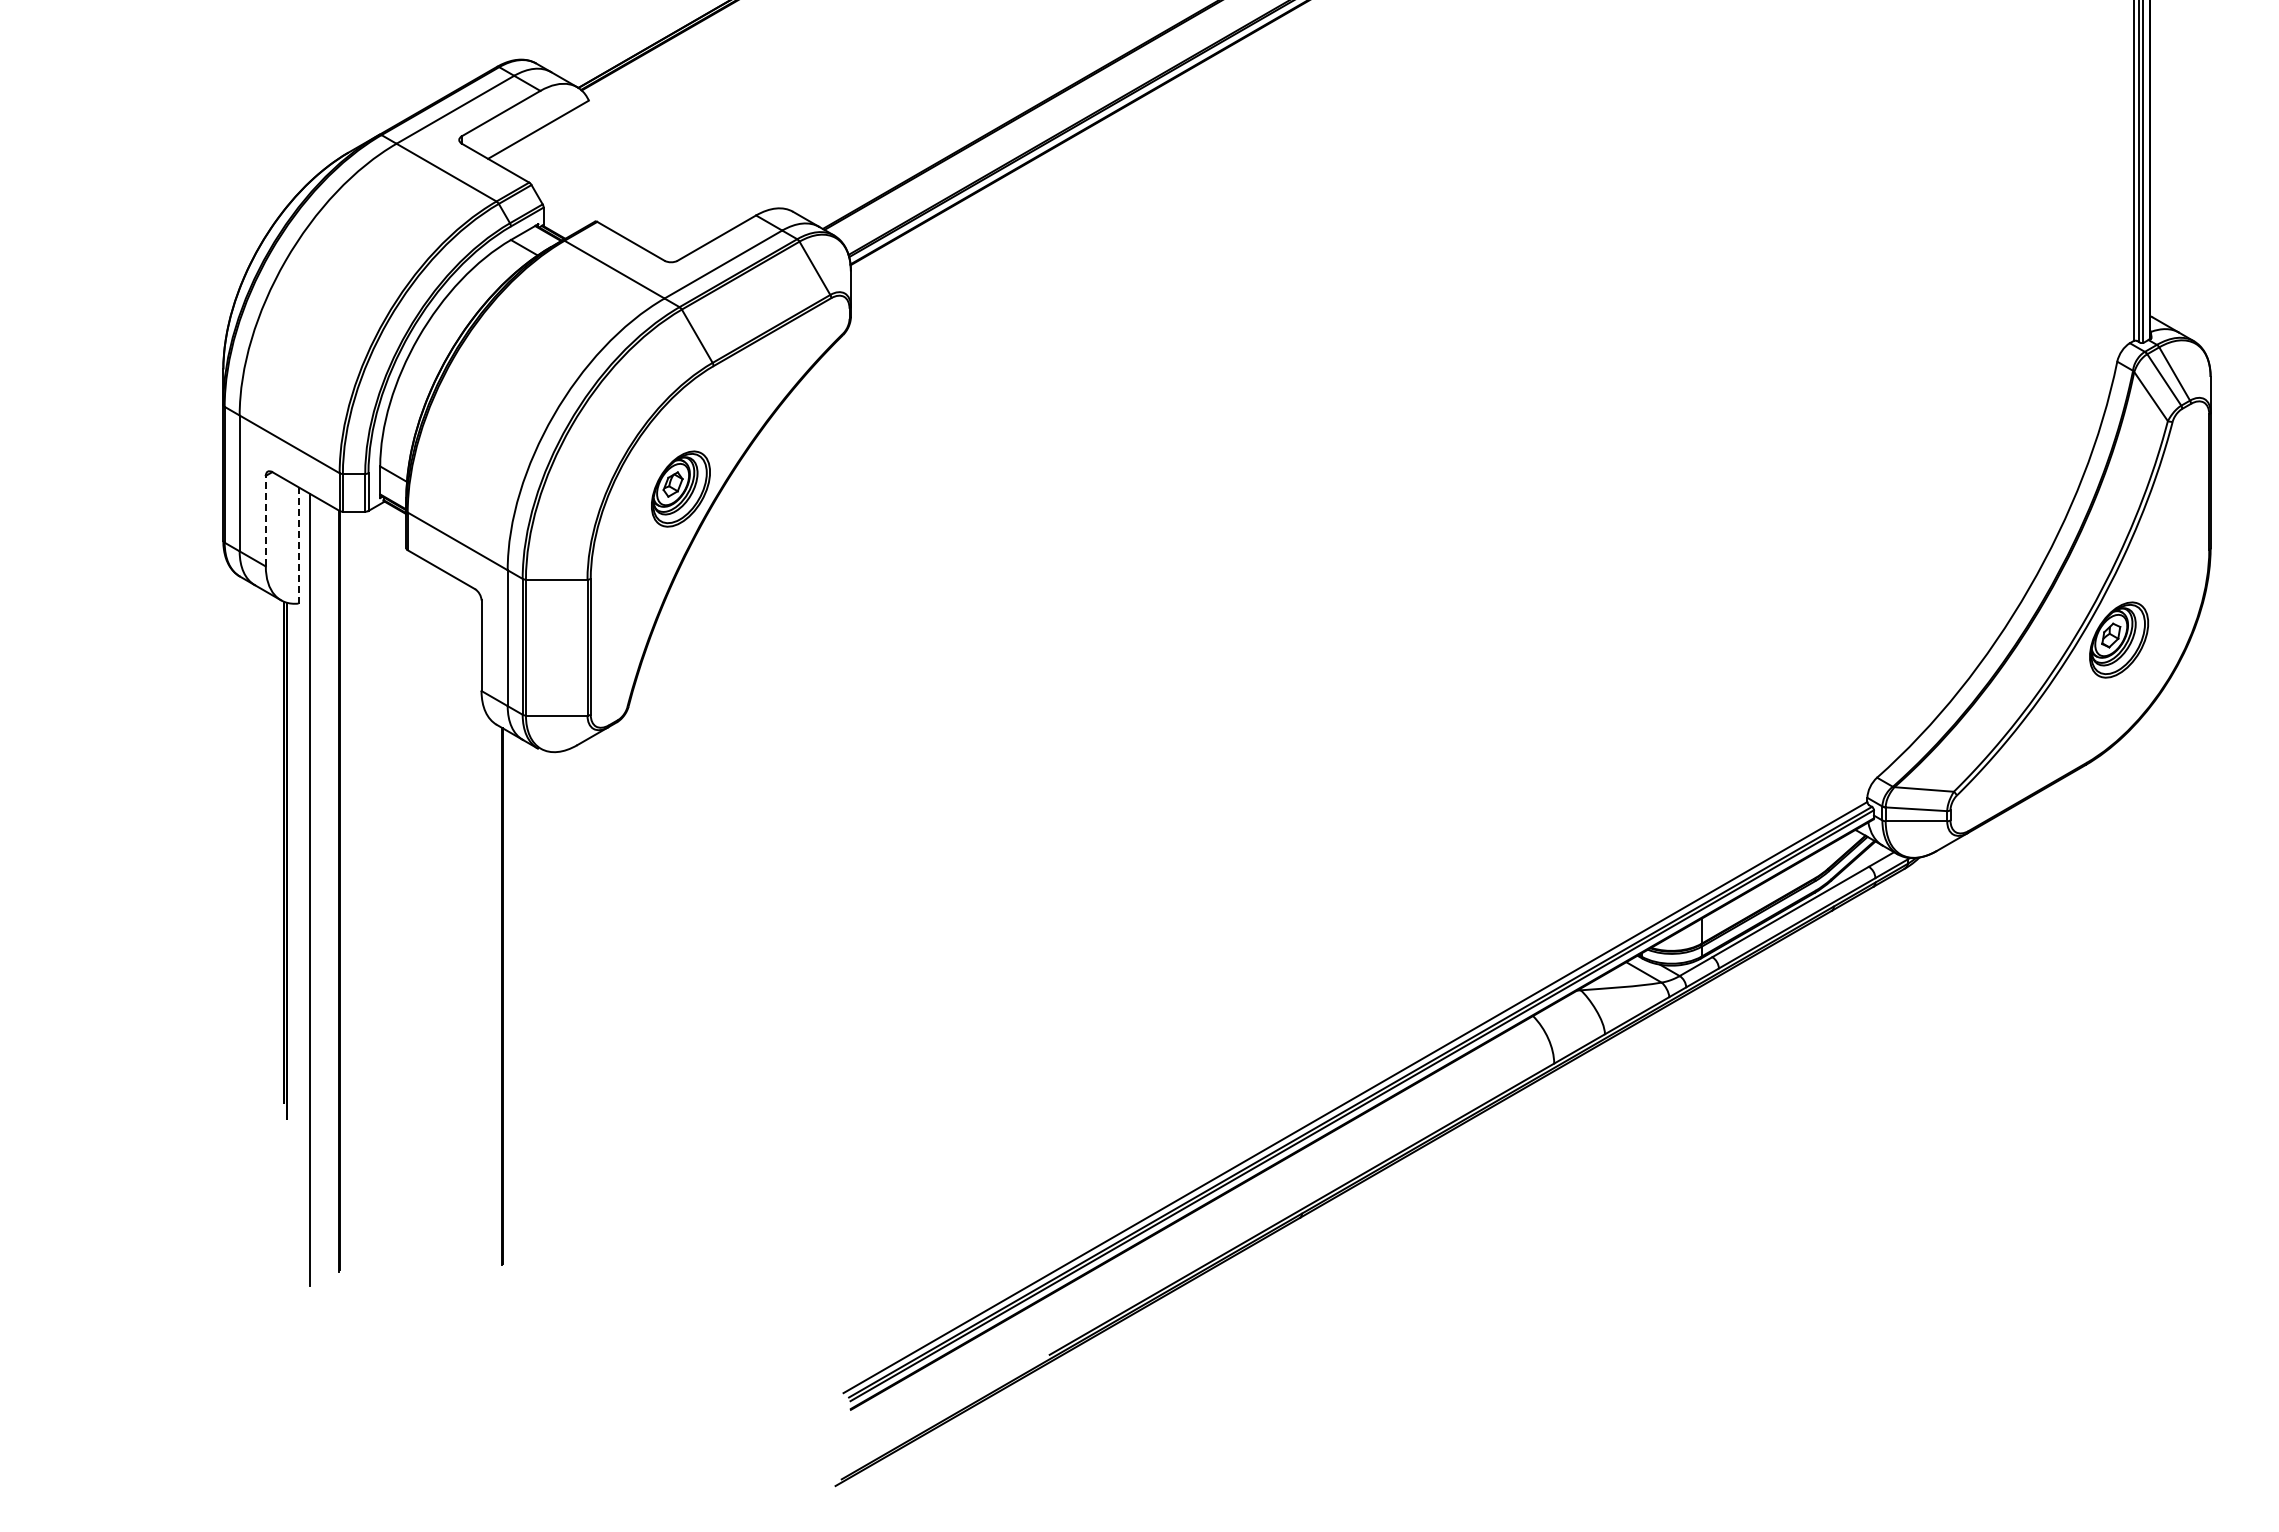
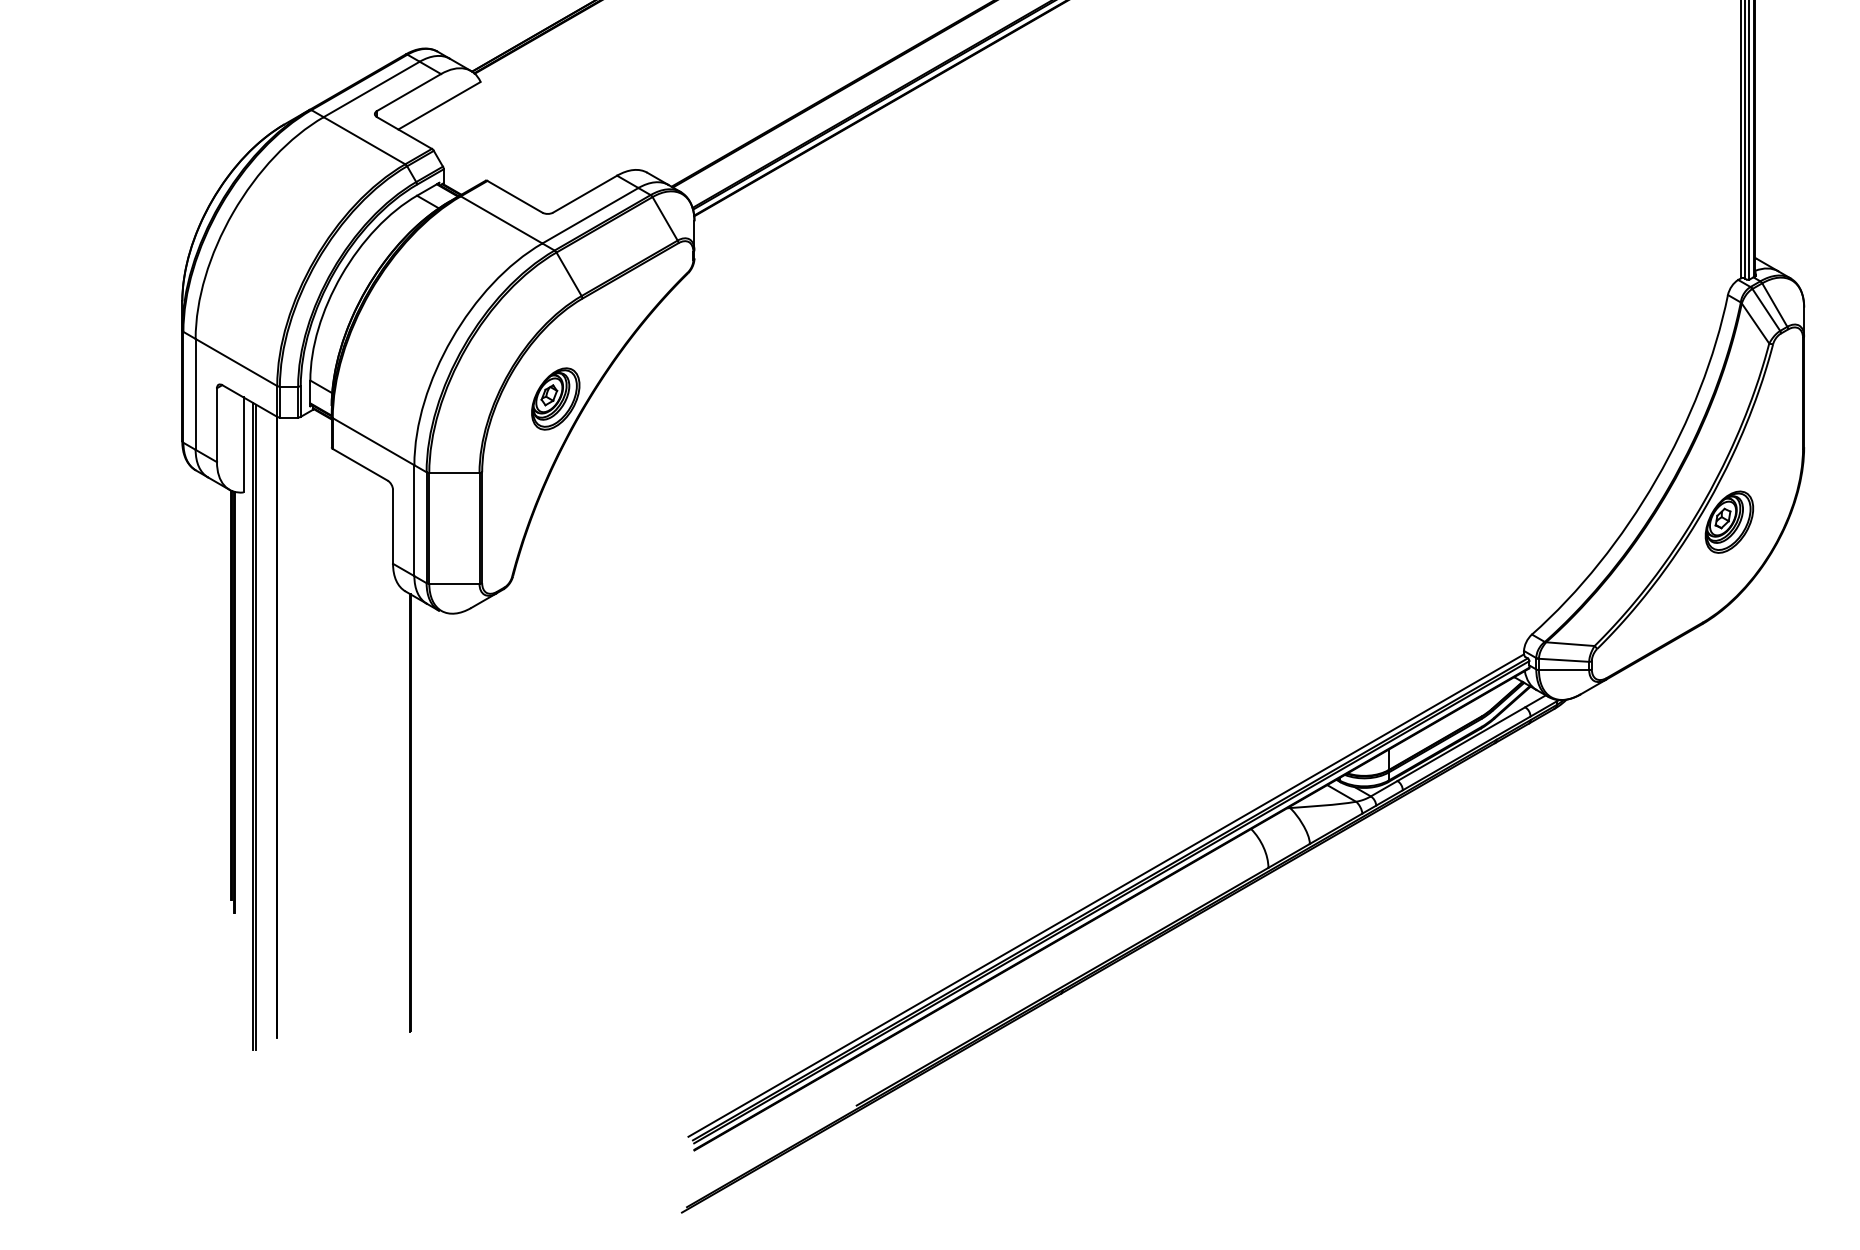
line: (265, 520) -> (216, 424), dashed -> solid
line: (298, 544) -> (243, 444), dashed -> solid
line: (313, 890) -> (255, 726), added

